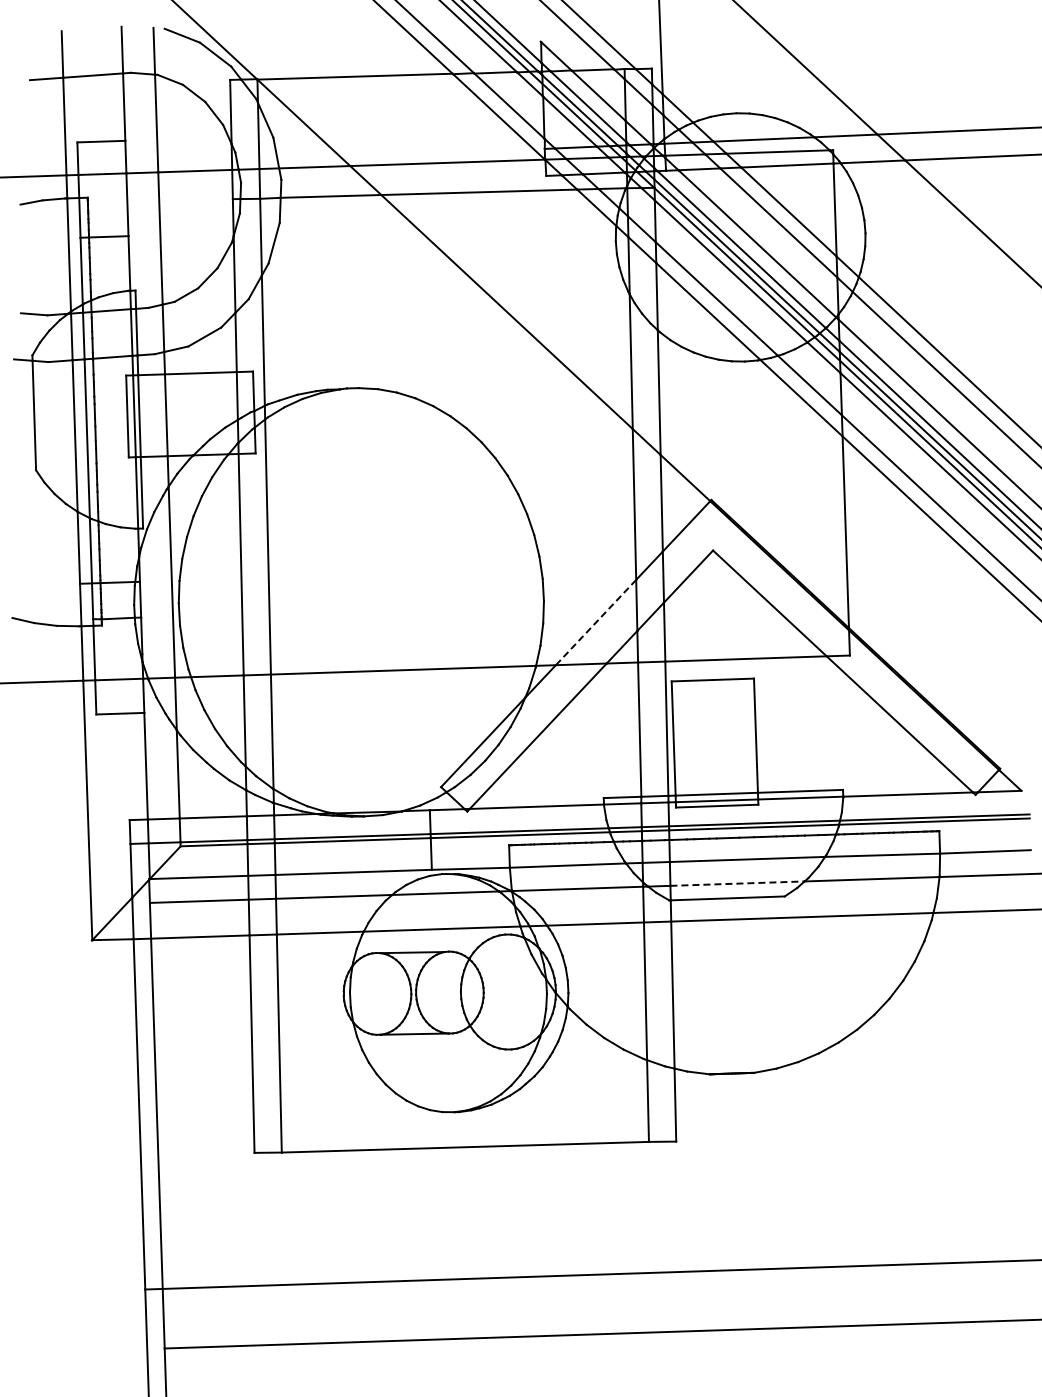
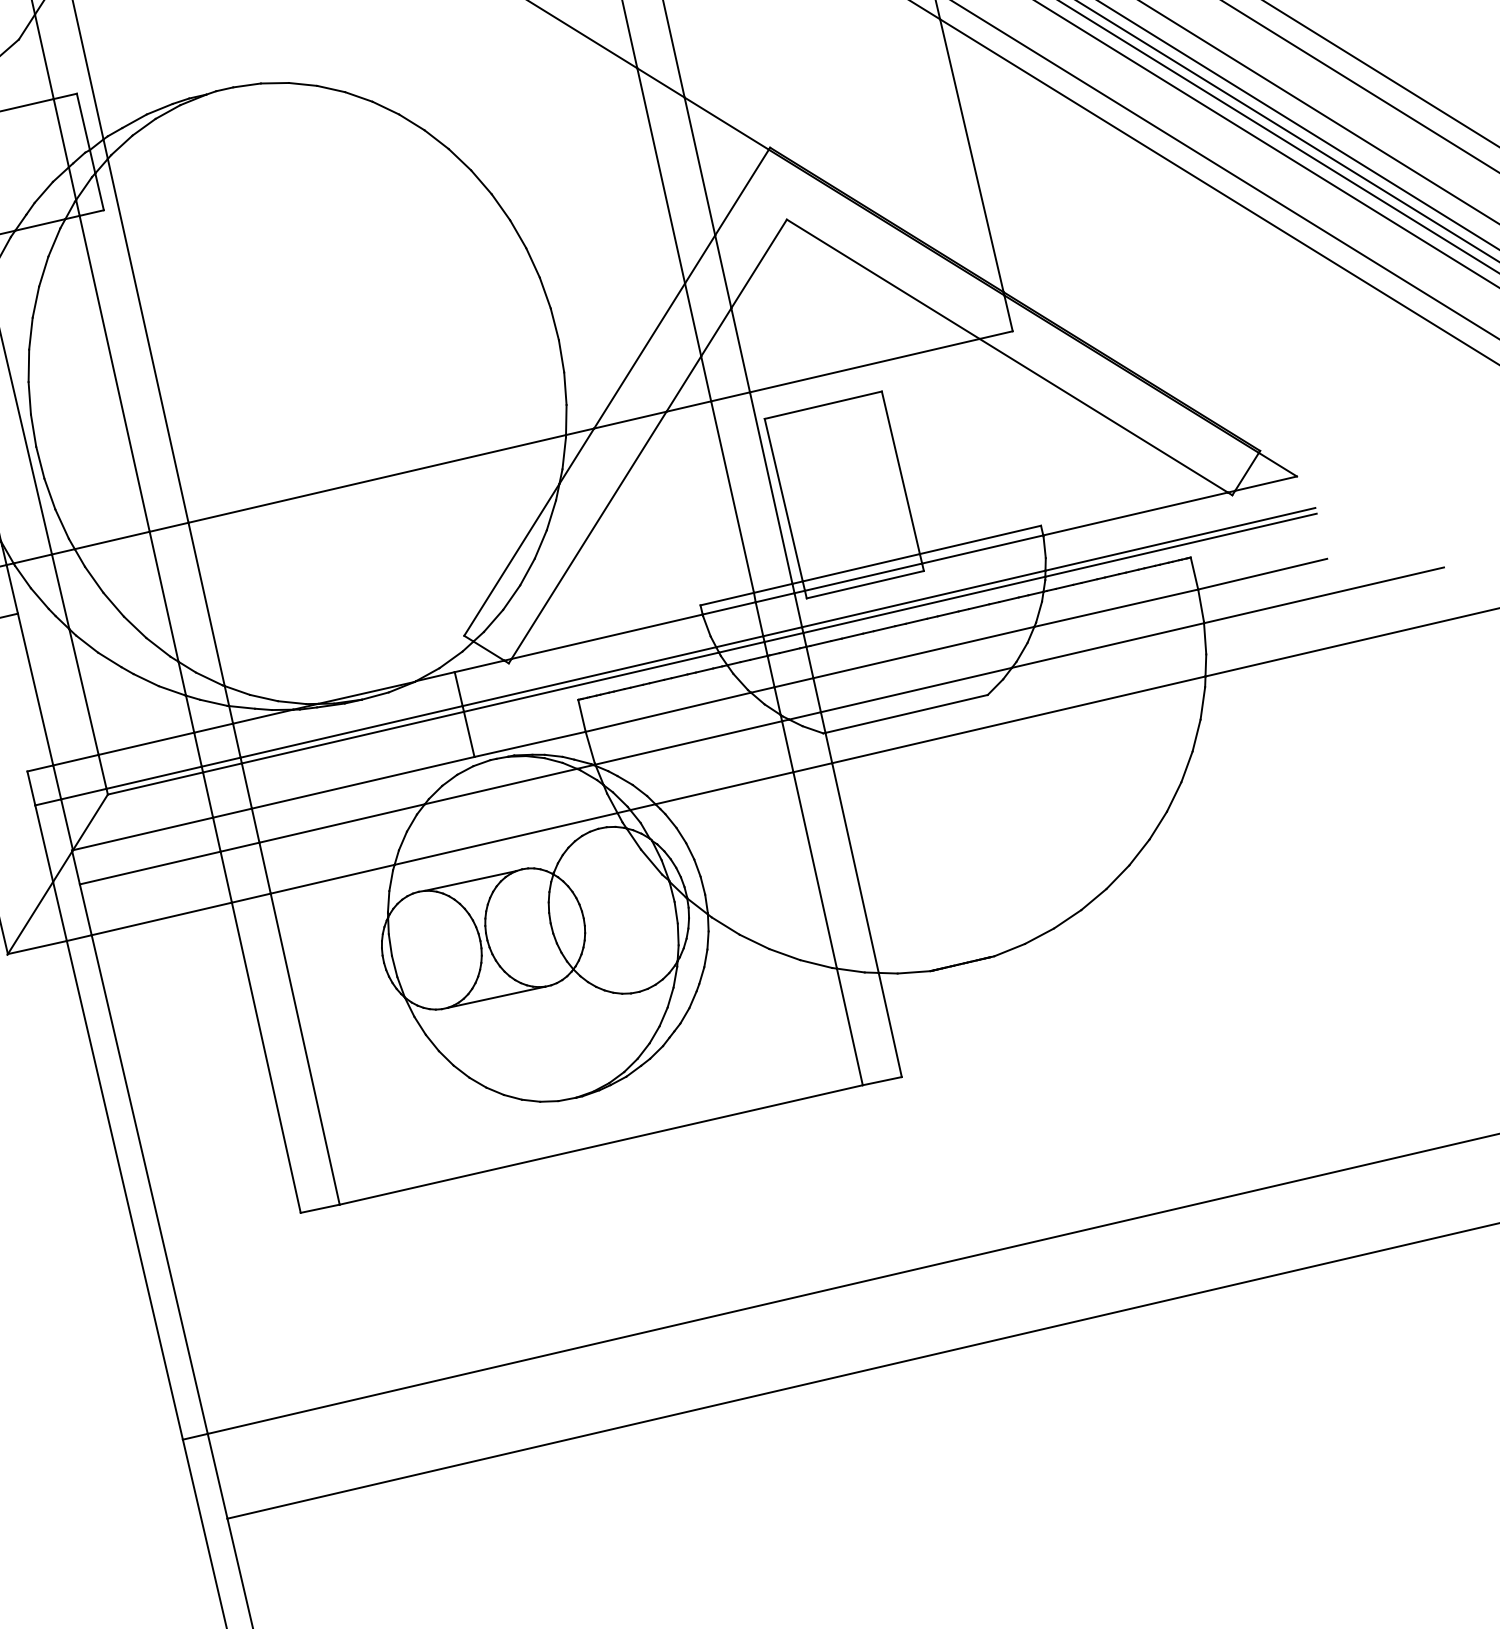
line: (596, 622) -> (640, 355), dashed -> solid
line: (738, 883) -> (917, 689), dashed -> solid

